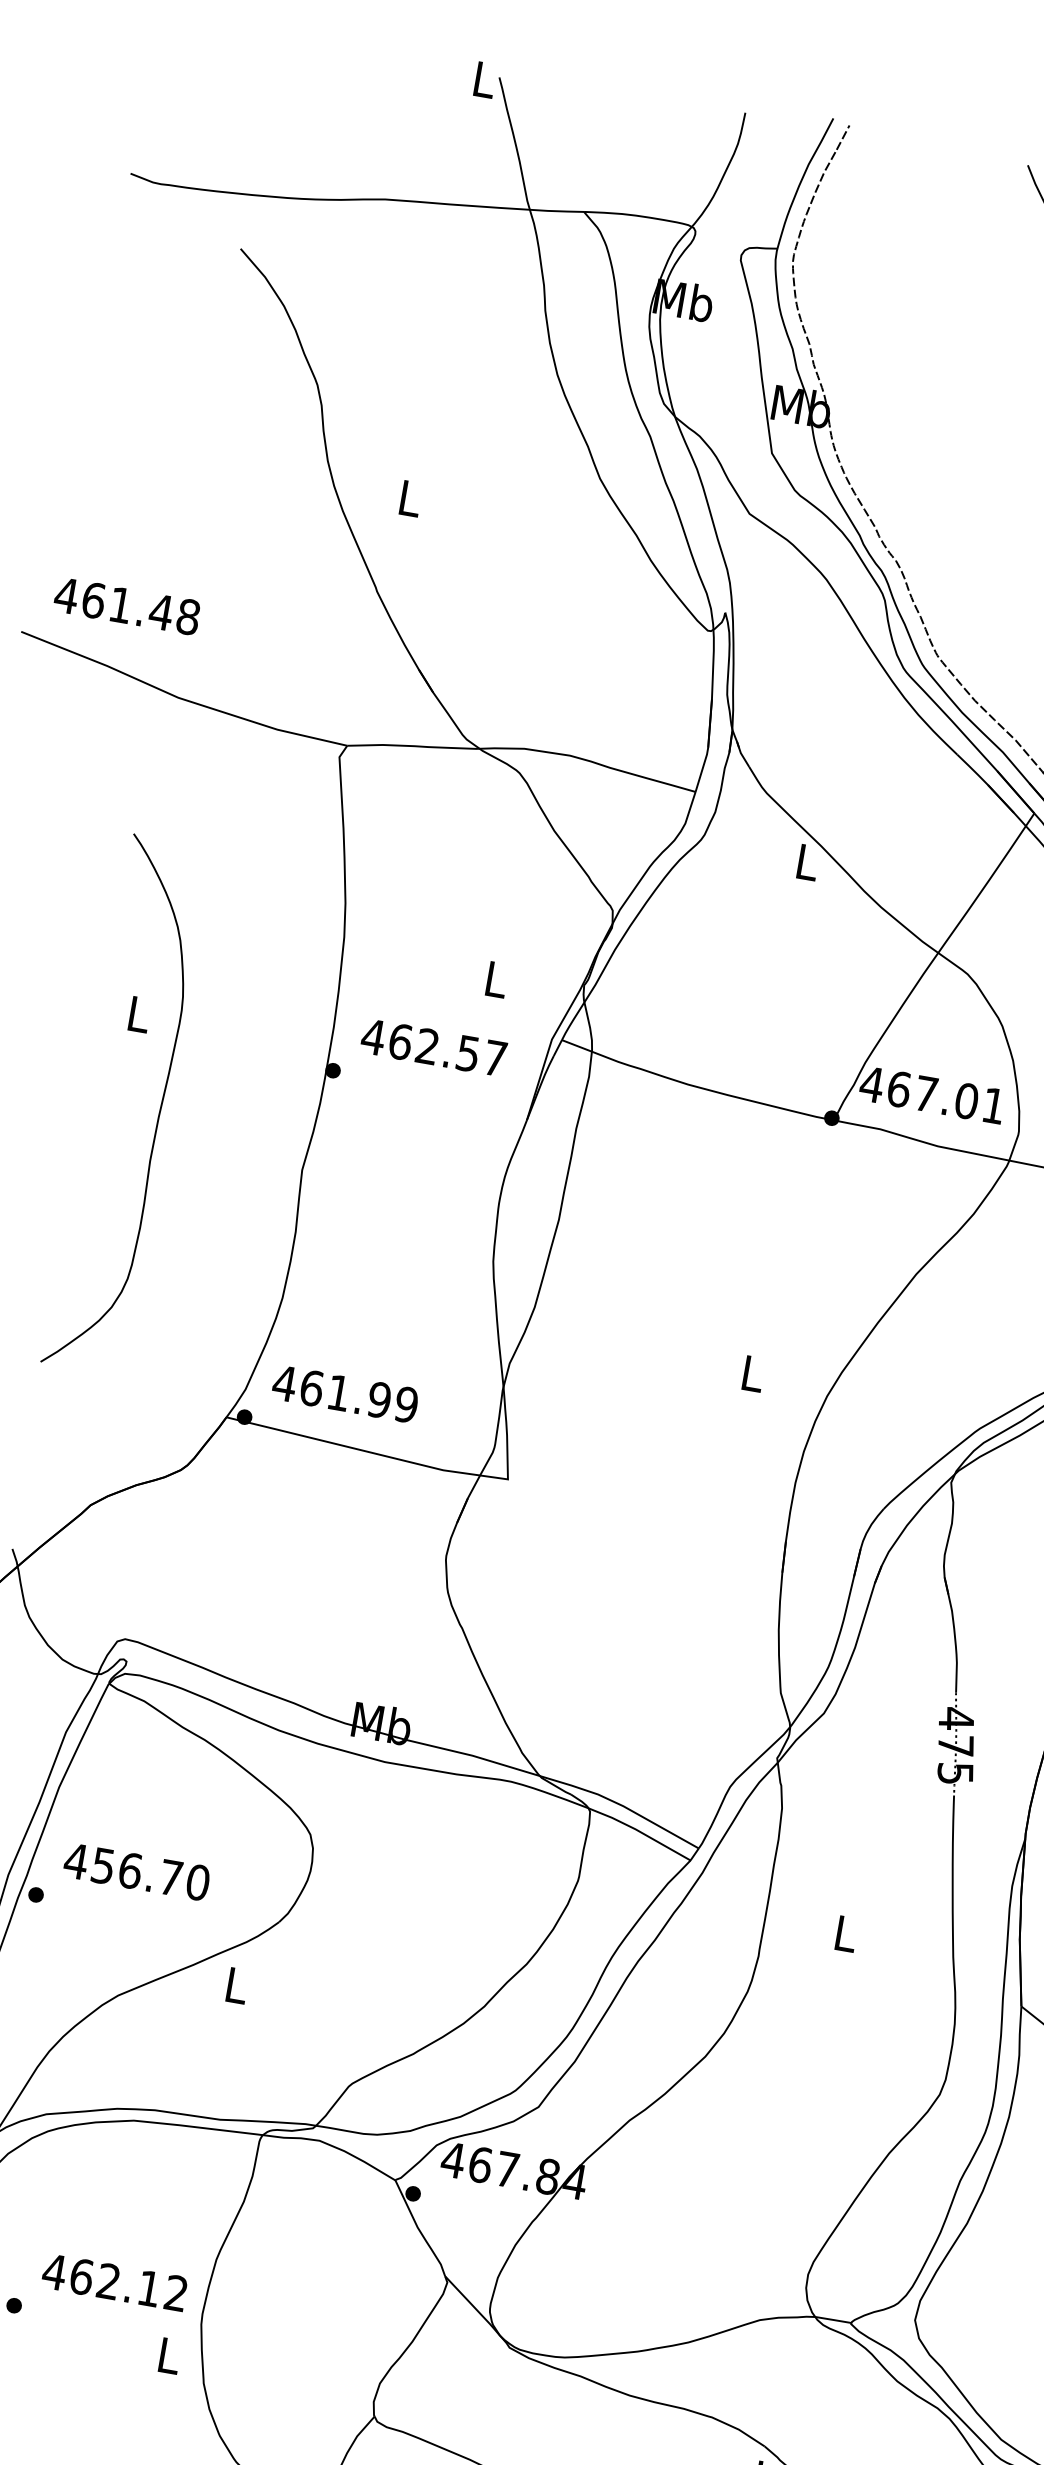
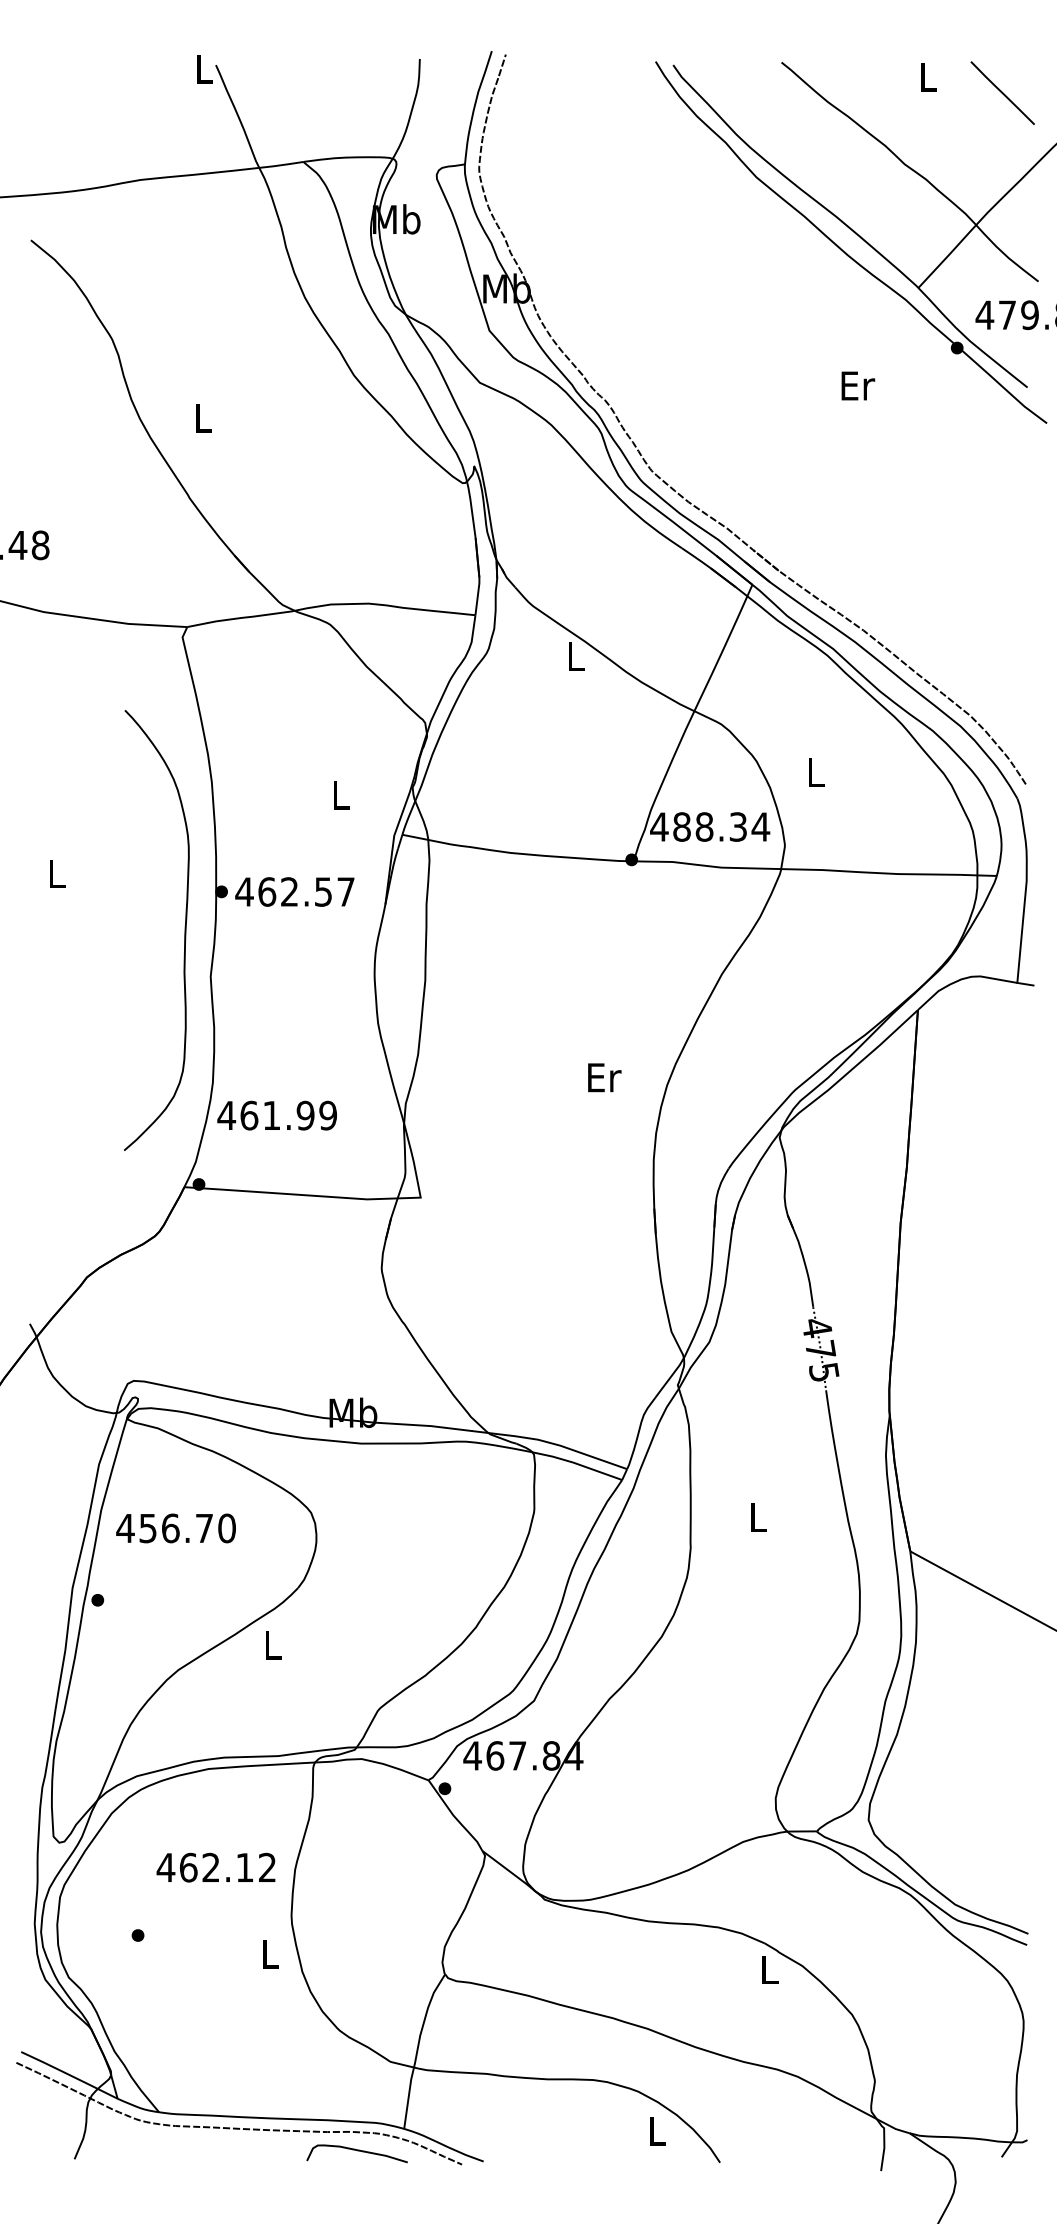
text: (433, 1047) -> (294, 891), moved
text: (946, 1096) -> (721, 826), 467.01 -> 488.34
curve: (159, 1110) -> (184, 930), moved
text: (753, 1373) -> (604, 1077), L -> Er
text: (344, 1393) -> (276, 1115), moved
text: (136, 1871) -> (175, 1528), moved
text: (114, 2282) -> (215, 1867), moved

